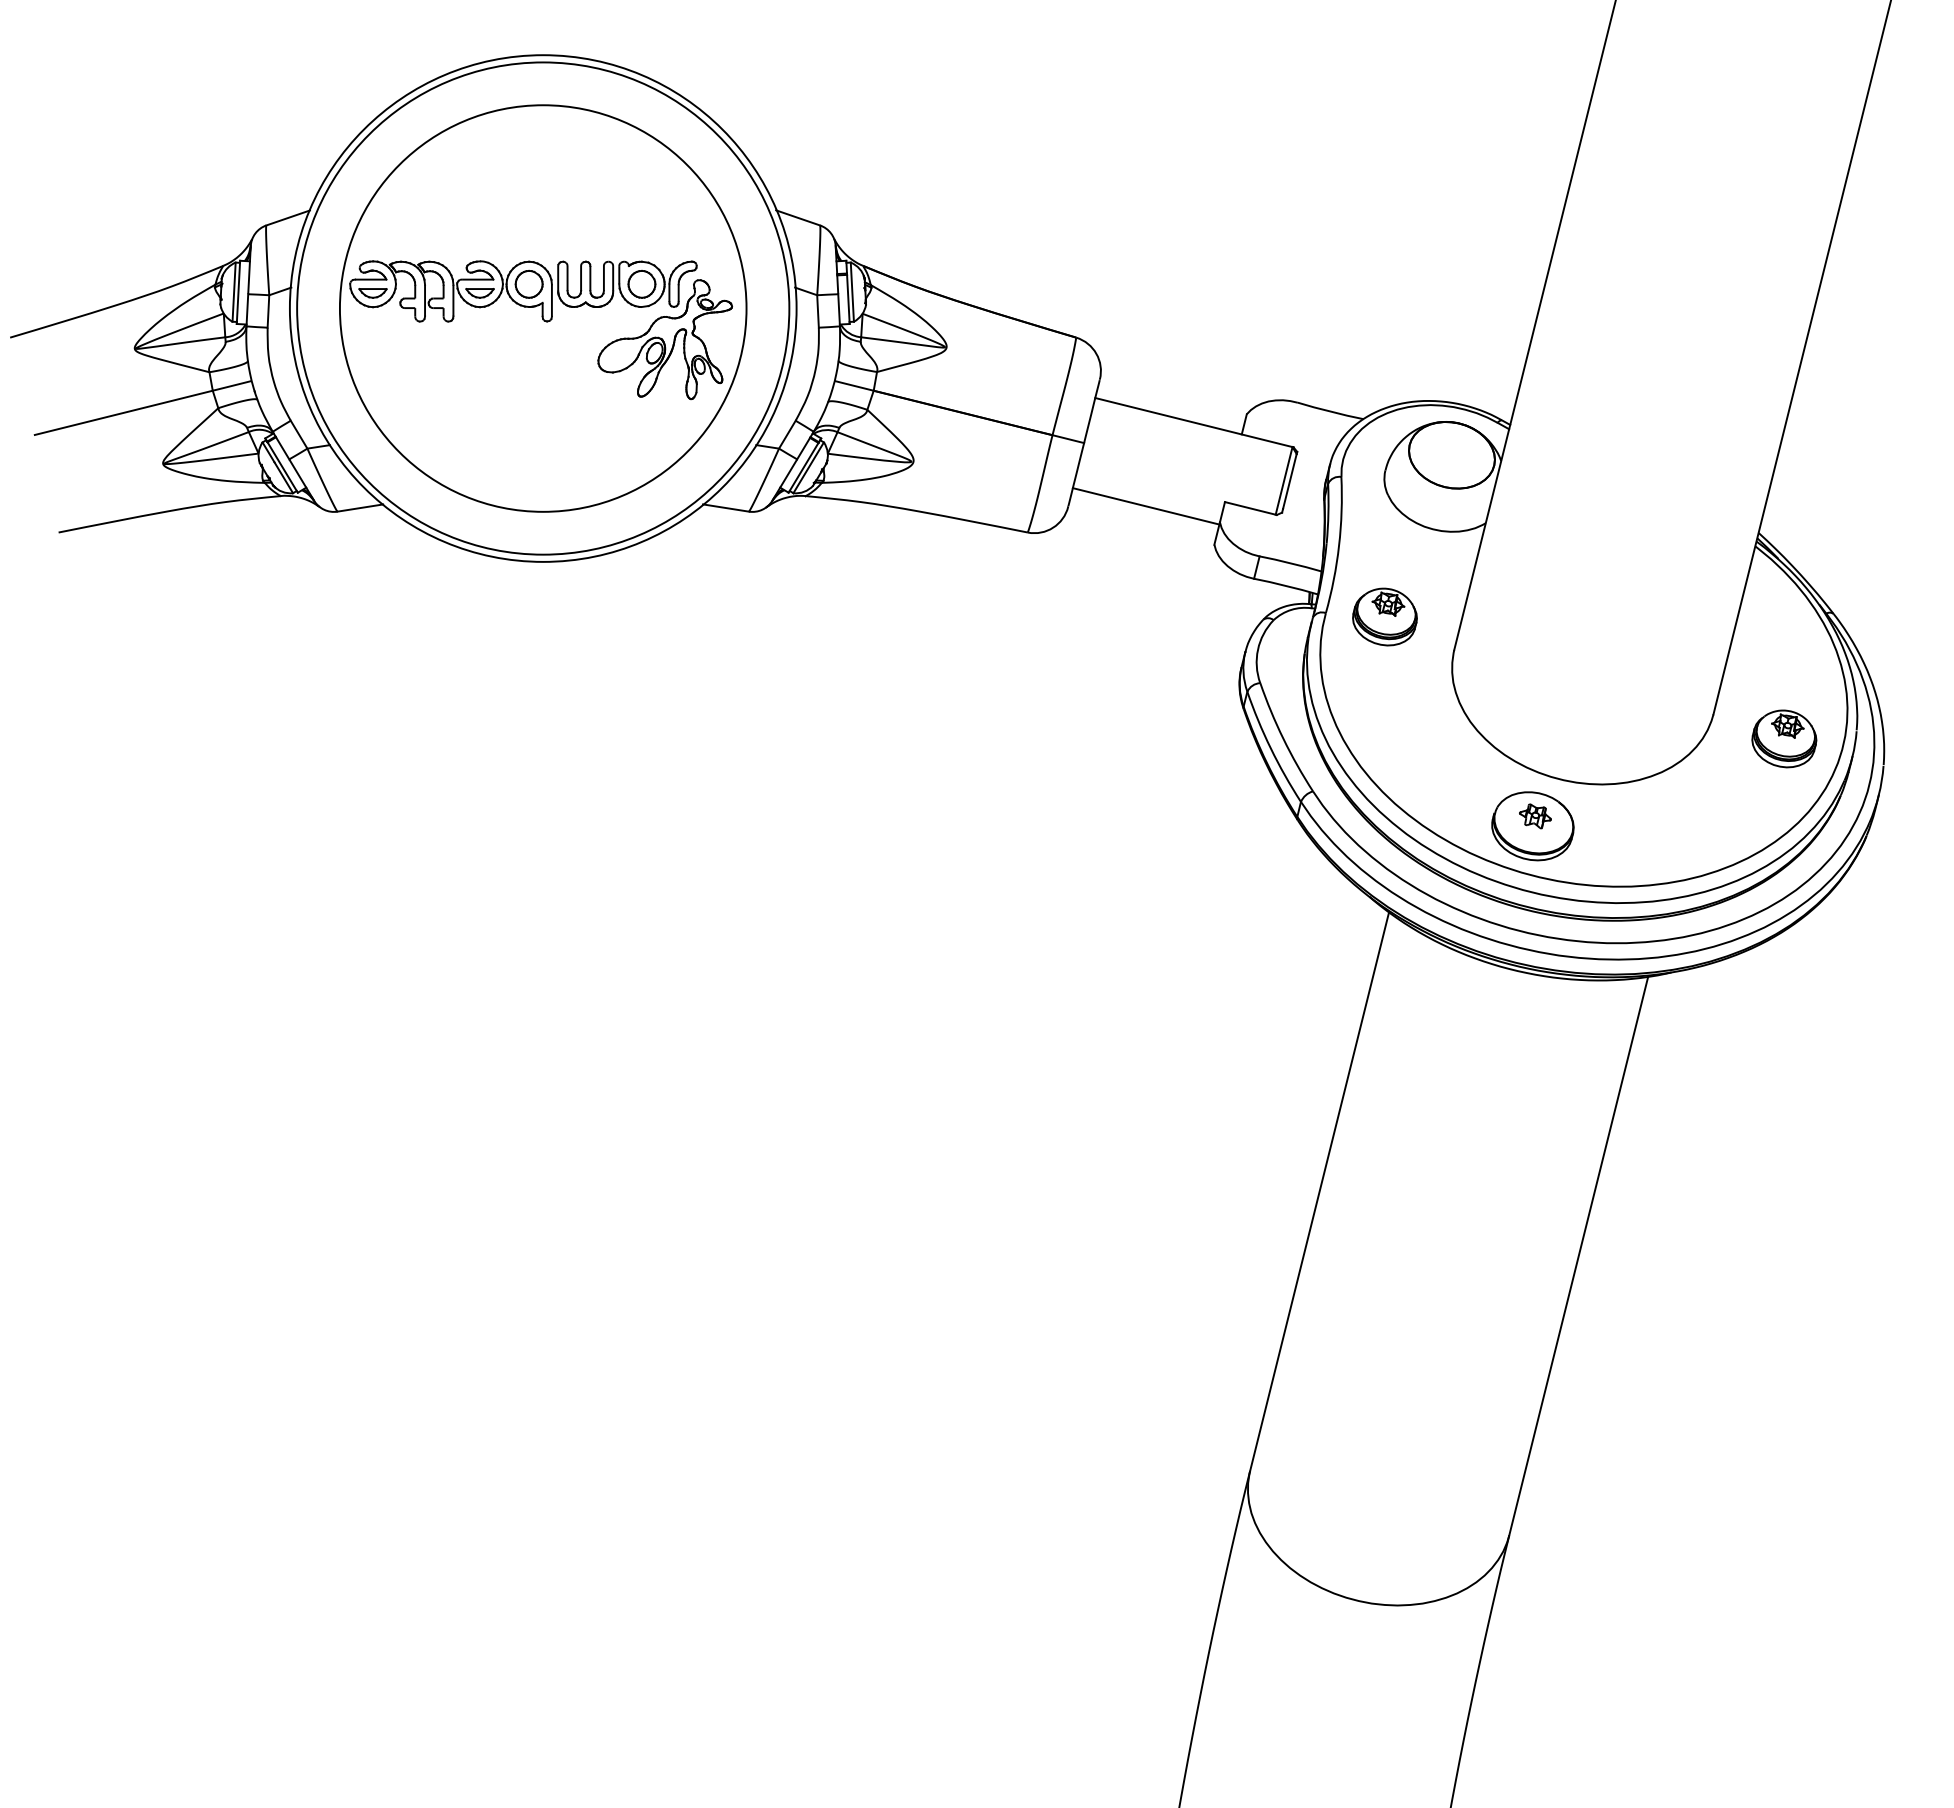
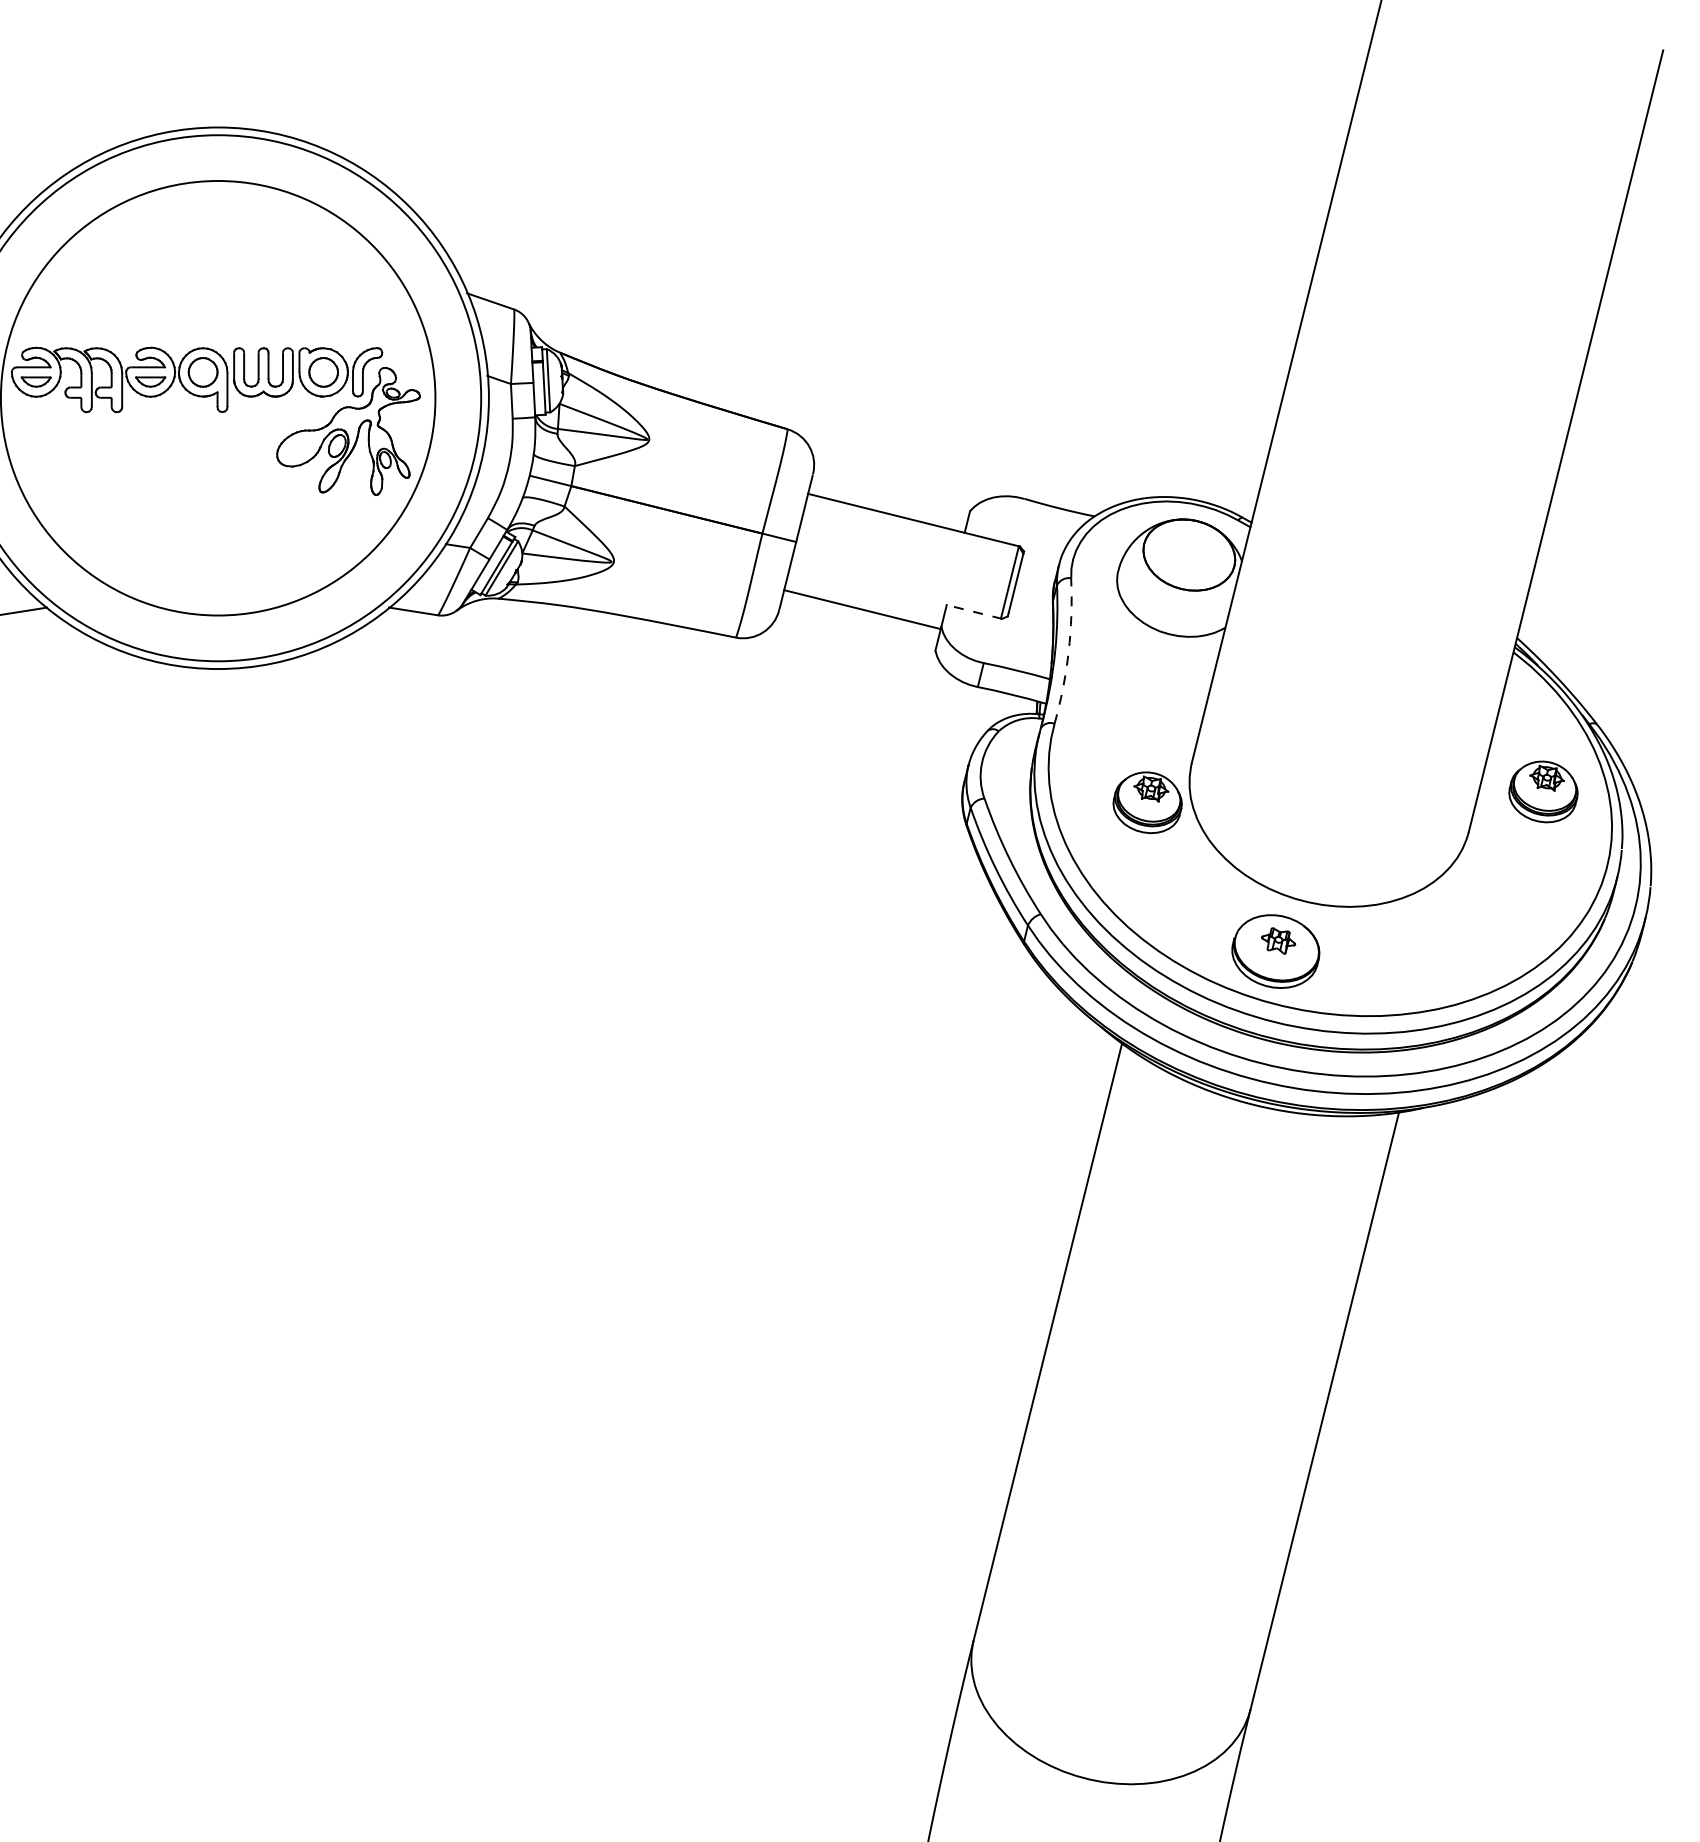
line: (1250, 508) -> (974, 611), solid -> dashed
arc: (1339, 545) -> (1069, 651), solid -> dashed
part: (1384, 616) -> (1147, 802), moved
part: (1784, 738) -> (1543, 791), moved

